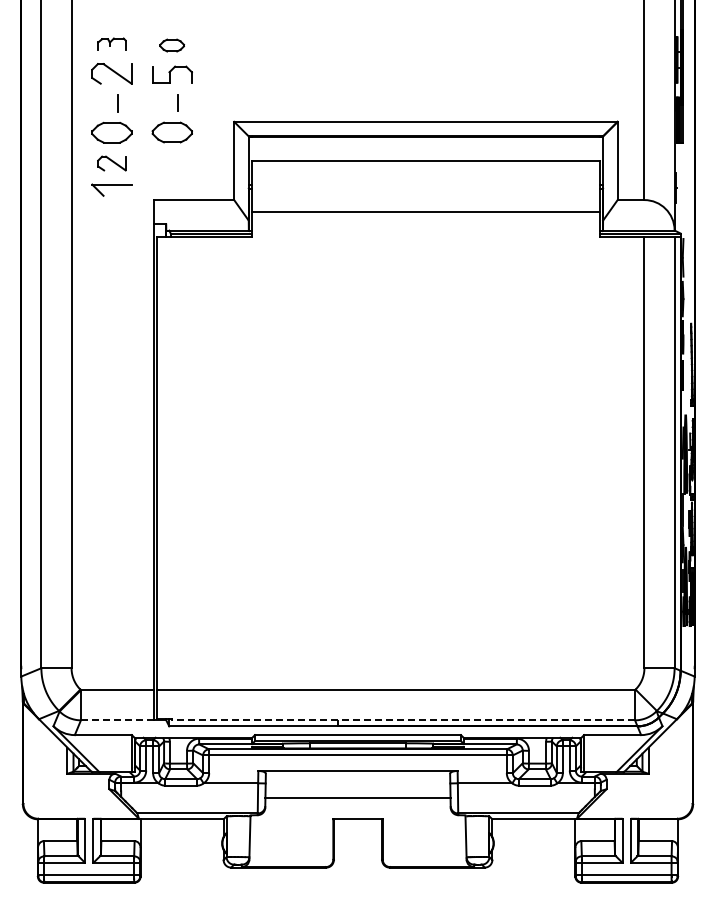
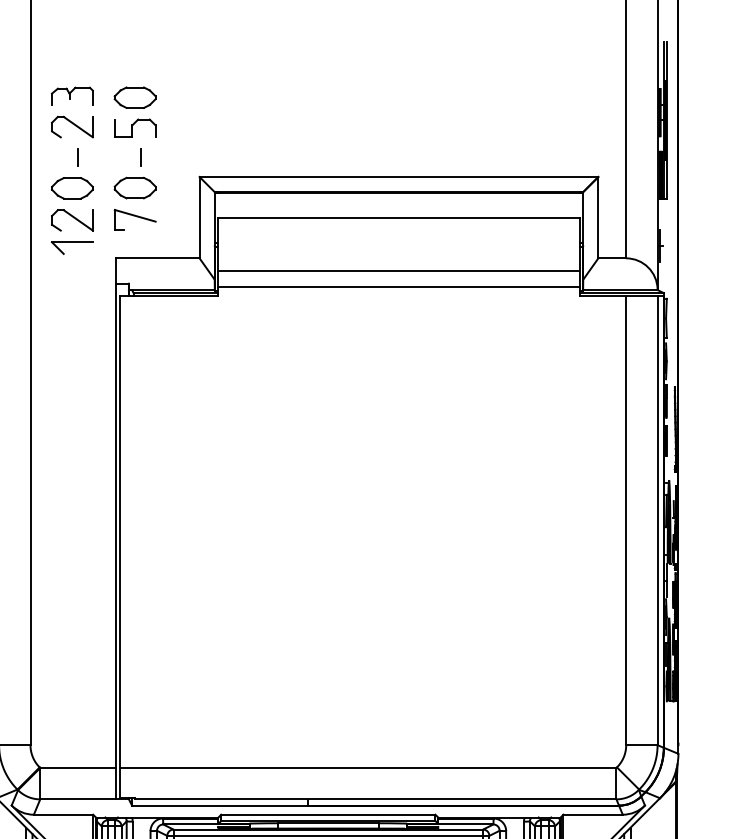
part: (111, 44) -> (72, 96), size x1.43
part: (171, 45) -> (134, 97), size x1.67
part: (171, 162) -> (134, 219), added
part: (111, 163) -> (72, 220), size x1.43
line: (425, 227) -> (398, 286), added
line: (117, 720) -> (78, 799), dashed -> solid
line: (403, 720) -> (375, 799), dashed -> solid

